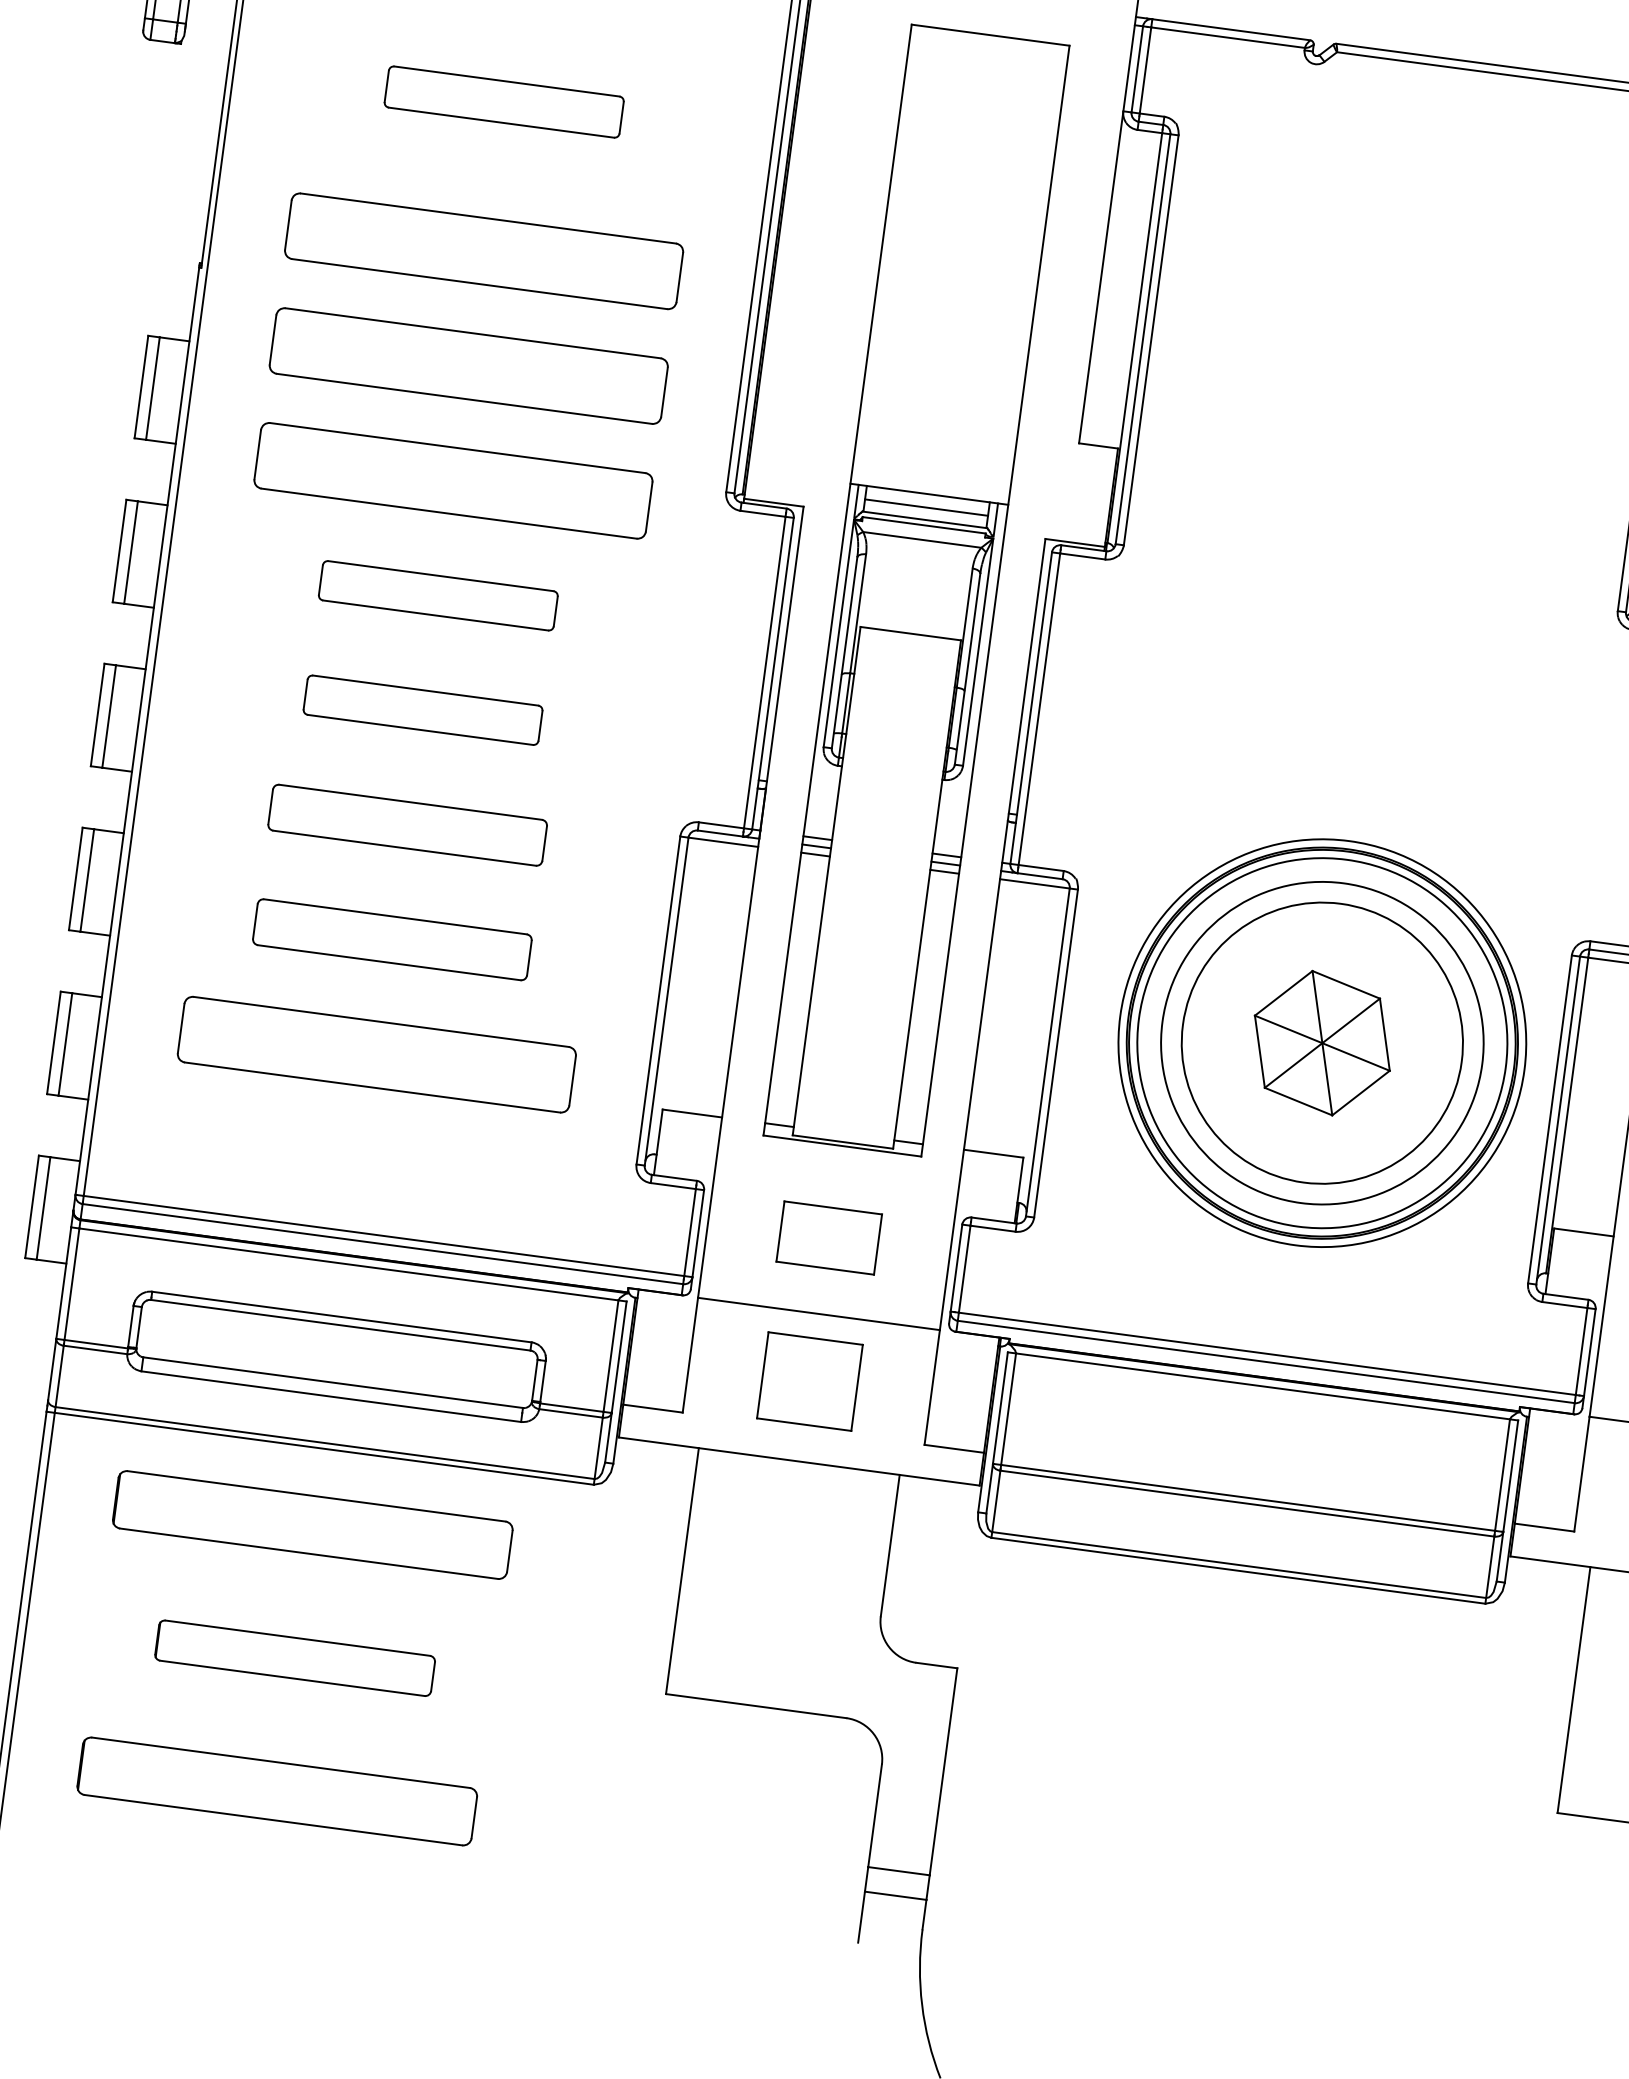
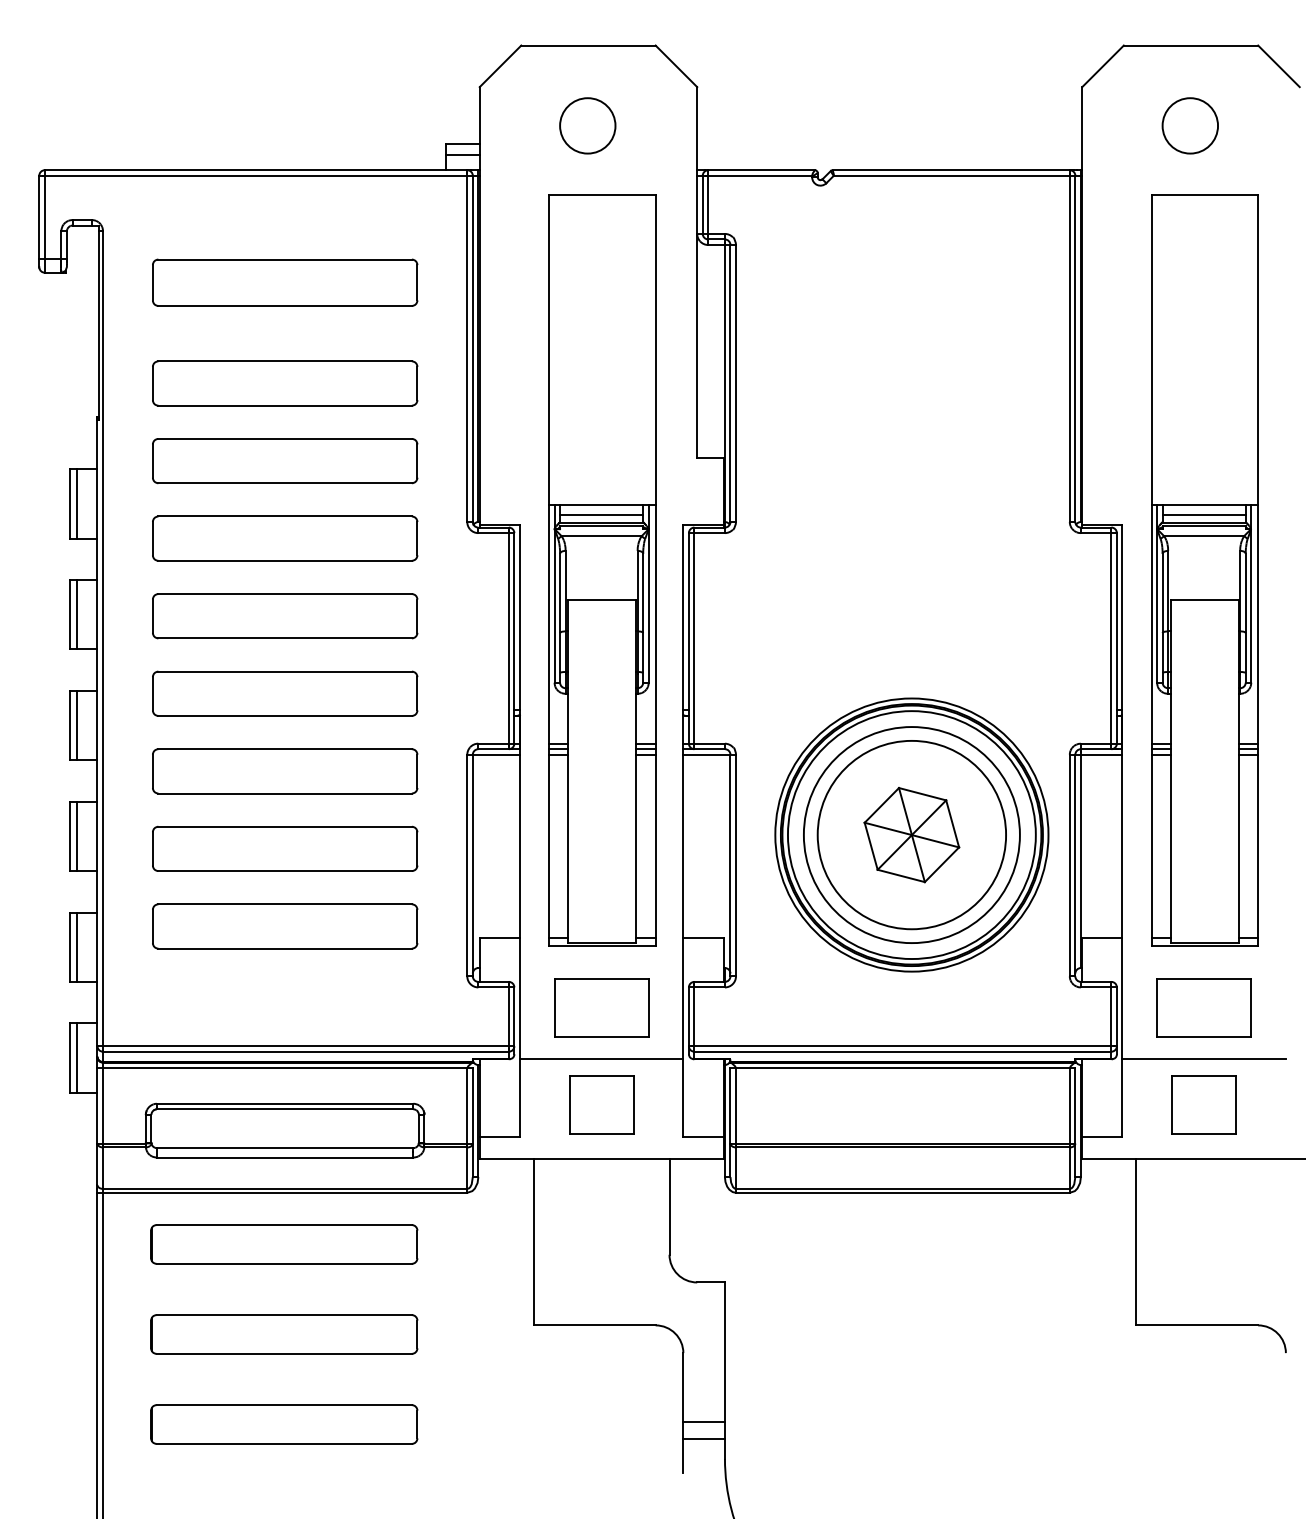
part: (504, 101) -> (285, 282), size x1.67
part: (438, 596) -> (285, 616), size x1.67
part: (423, 710) -> (285, 693), size x1.67
part: (408, 825) -> (285, 771), size x1.43
part: (392, 939) -> (285, 848), size x1.43
part: (829, 1237) -> (601, 1007), size x1.43
part: (295, 1658) -> (284, 1334), size x1.43

